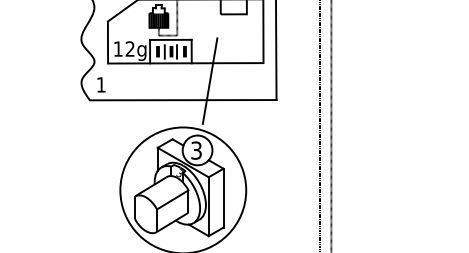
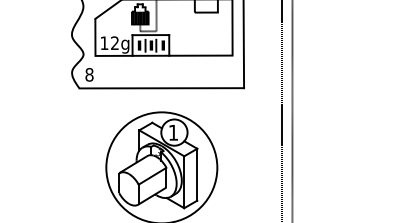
line: (209, 80) -> (184, 70), removed
text: (100, 84) -> (88, 74), 1 -> 8
text: (196, 150) -> (173, 132), 3 -> 1

